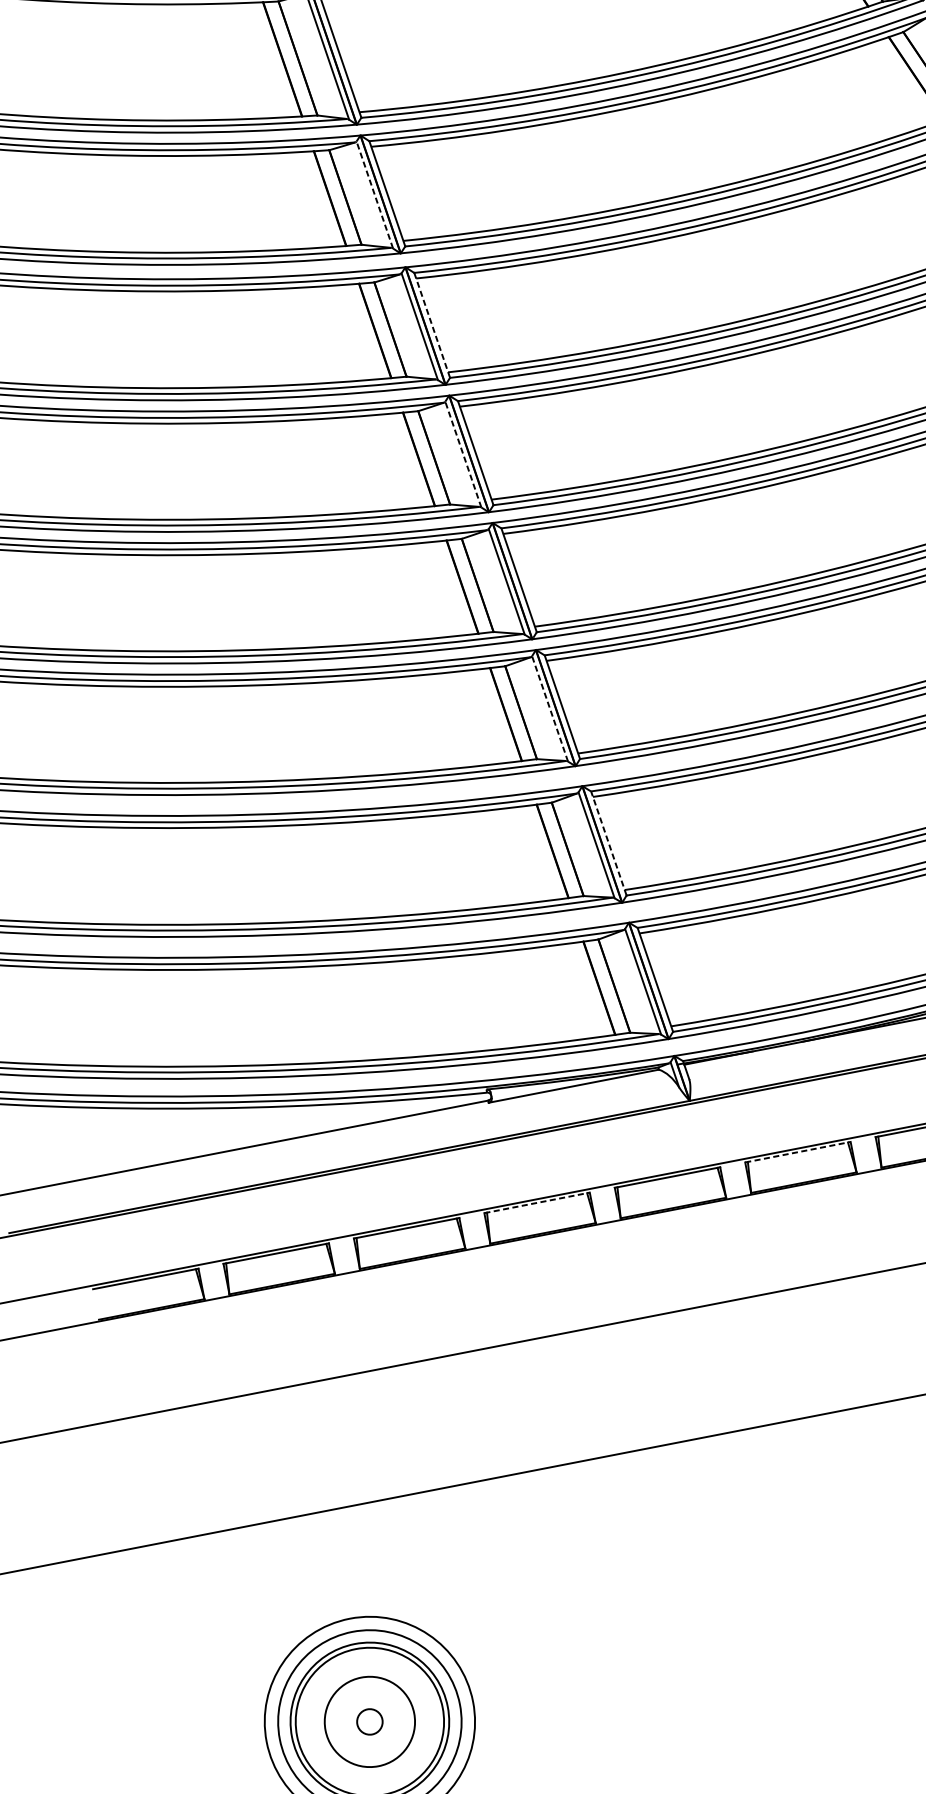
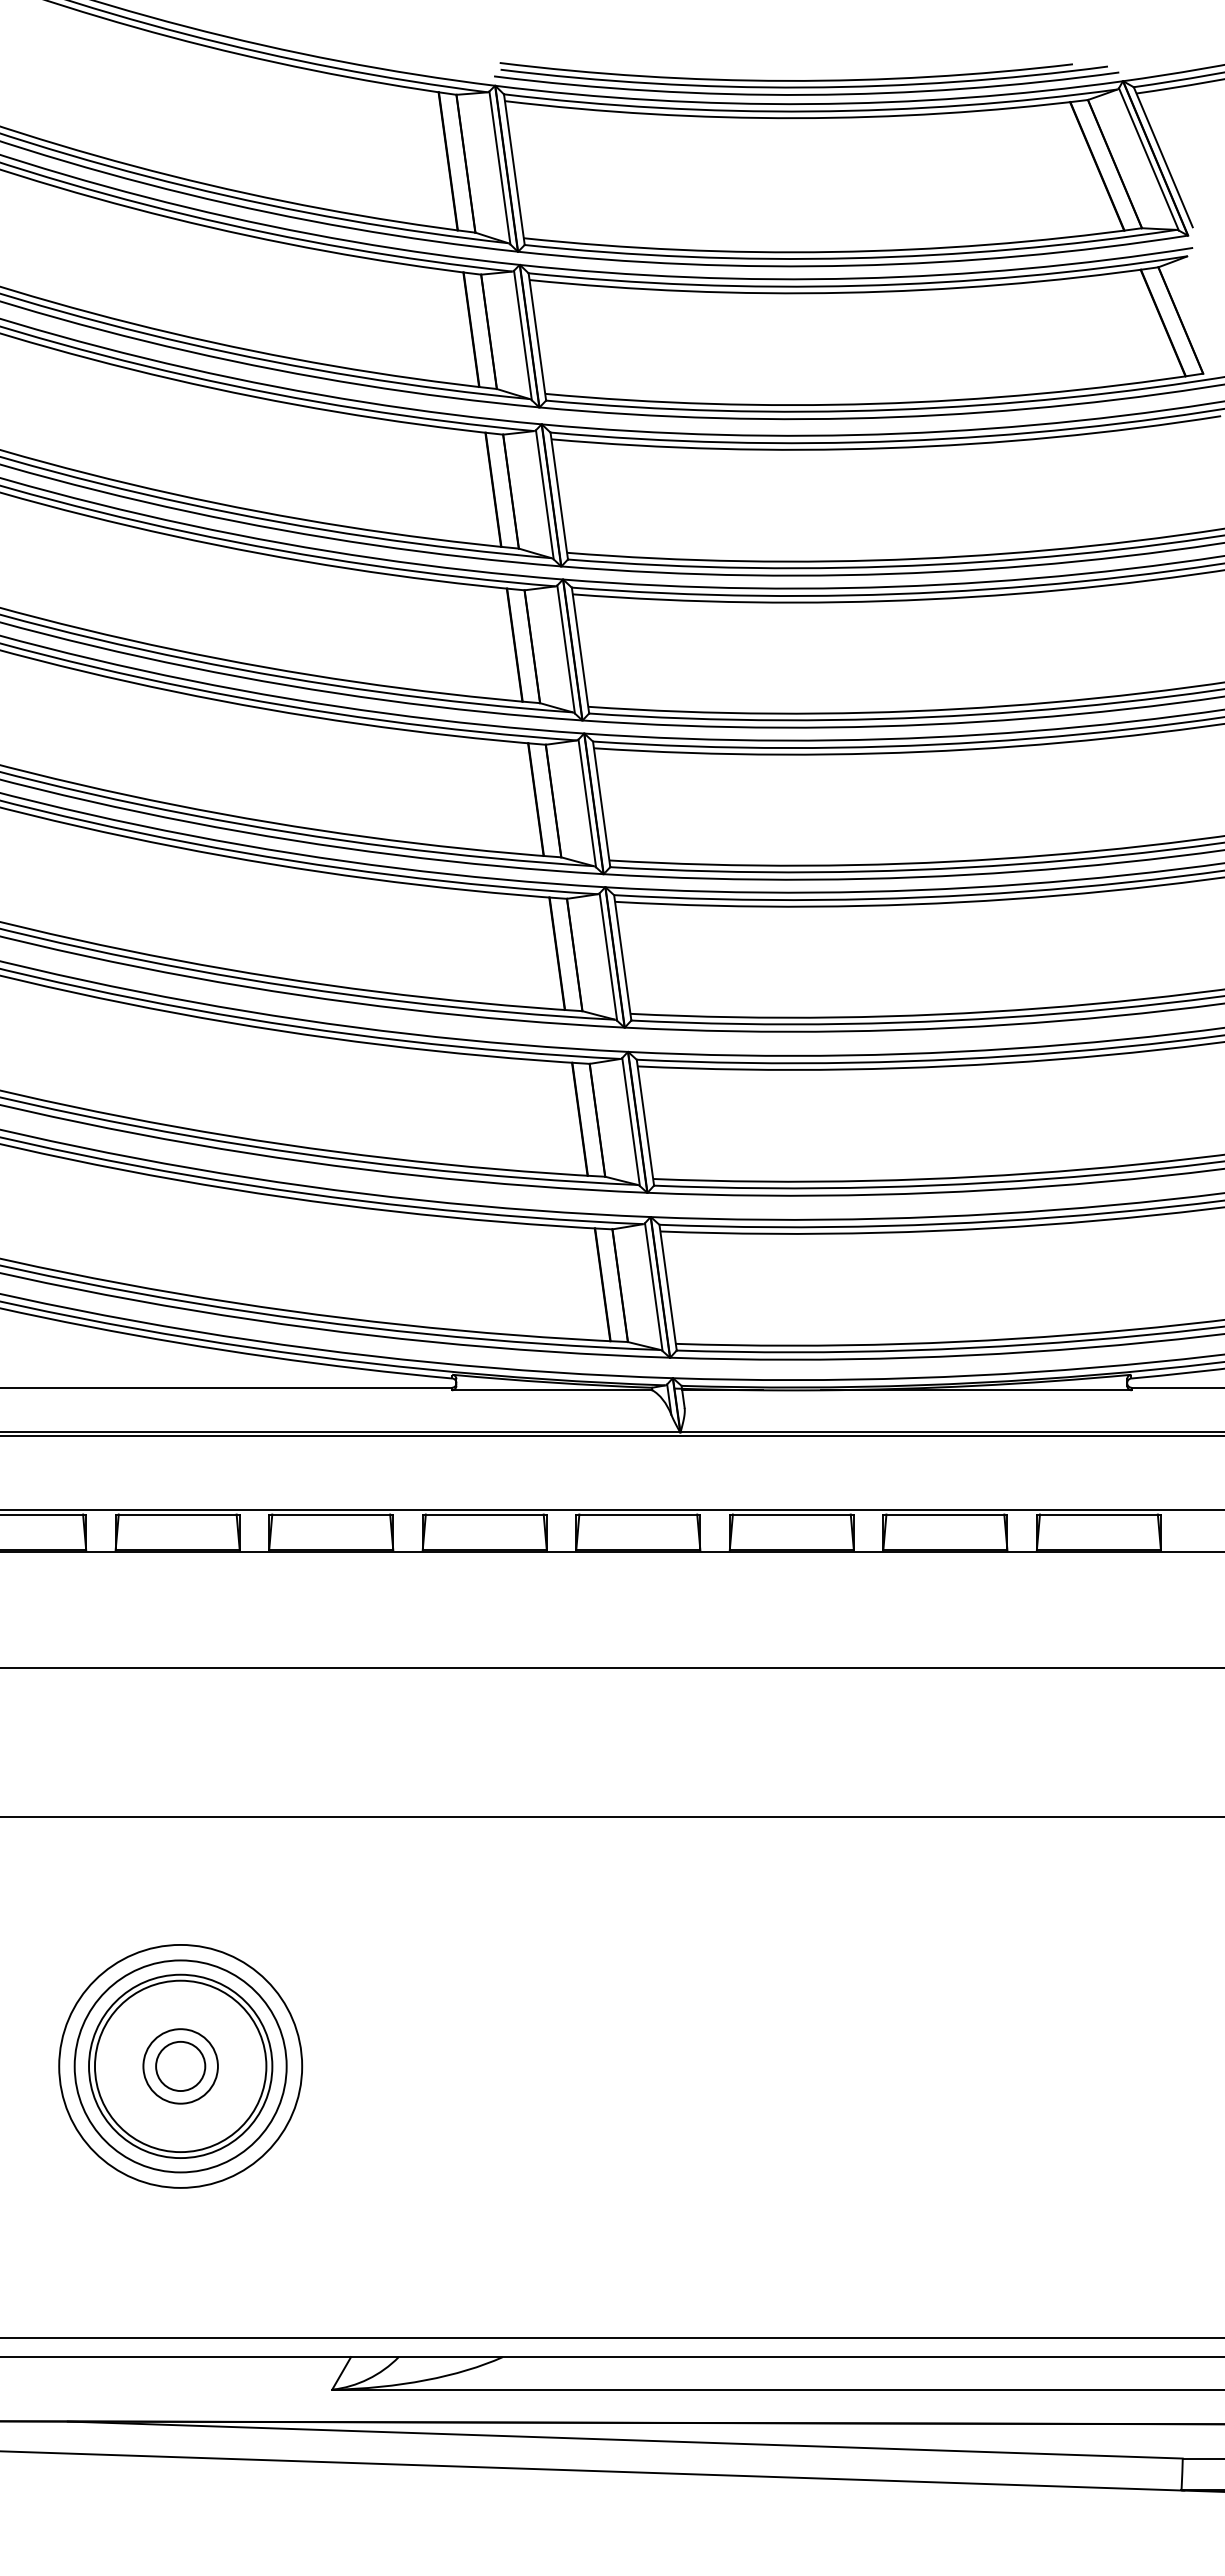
line: (374, 195) -> (522, 335), dashed -> solid
line: (432, 325) -> (559, 496), dashed -> solid
line: (463, 454) -> (566, 649), dashed -> solid
line: (550, 708) -> (608, 956), dashed -> solid
line: (608, 843) -> (645, 1122), dashed -> solid
line: (798, 1152) -> (792, 1514), dashed -> solid
line: (537, 1202) -> (485, 1514), dashed -> solid
circle: (369, 1722) -> (180, 2066), size x0.71
circle: (369, 1722) -> (180, 2066), size x1.67

